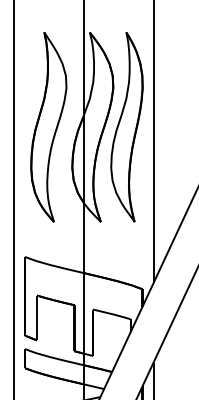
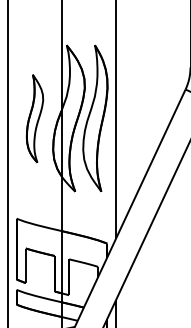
part: (48, 127) -> (34, 118), size x0.6

